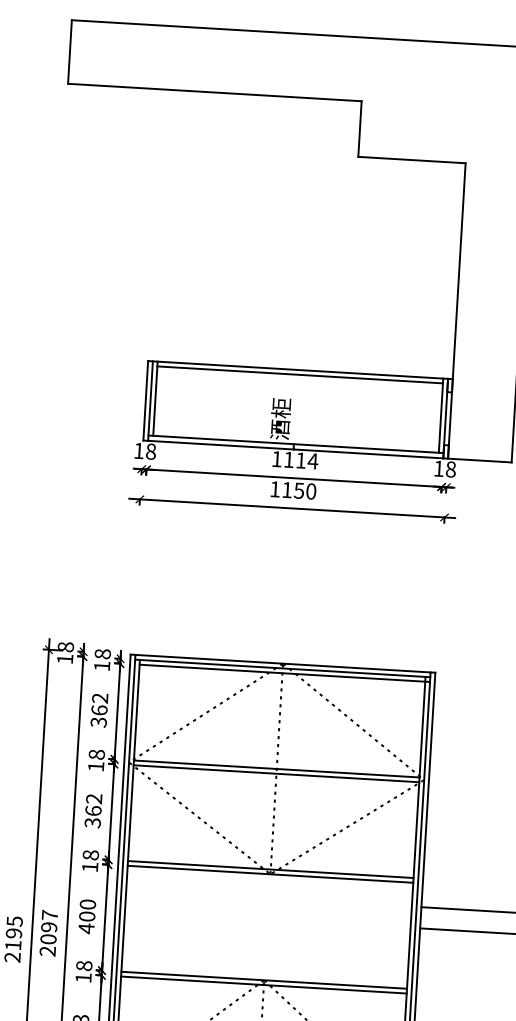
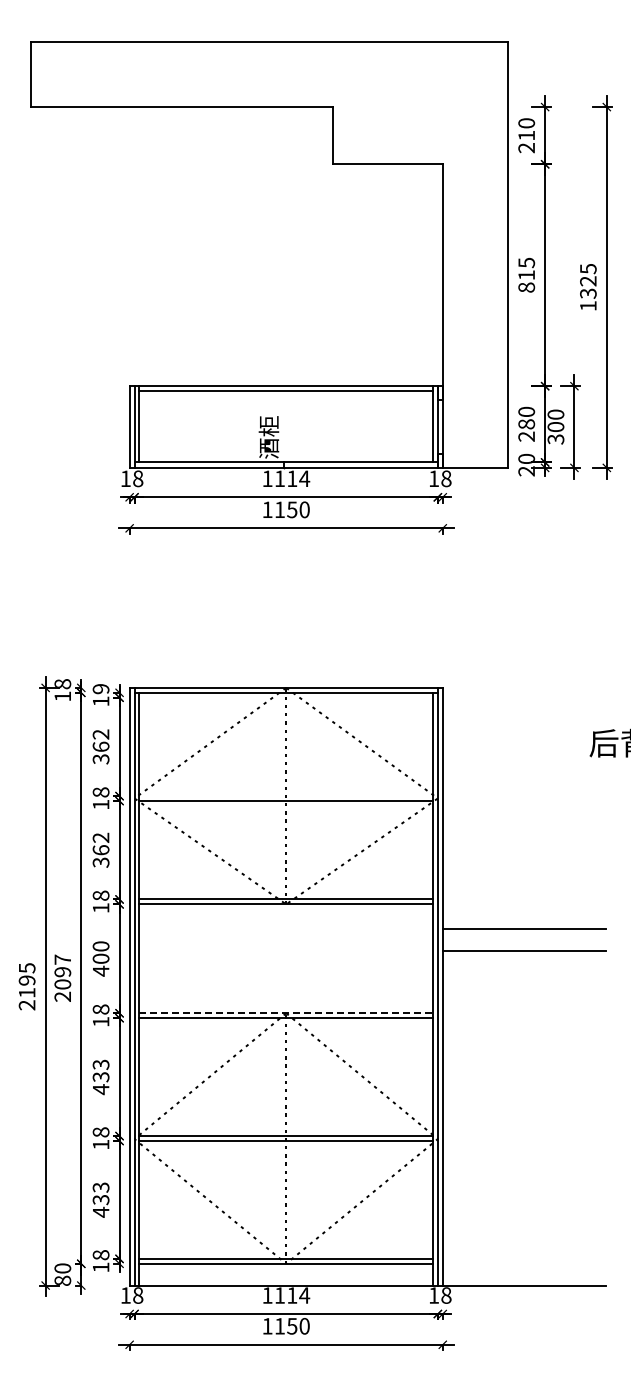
text: (102, 654) -> (100, 689), 18 -> 19
line: (284, 673) -> (288, 697), removed
line: (276, 769) -> (285, 796), removed
line: (264, 980) -> (286, 1013), solid -> dashed

